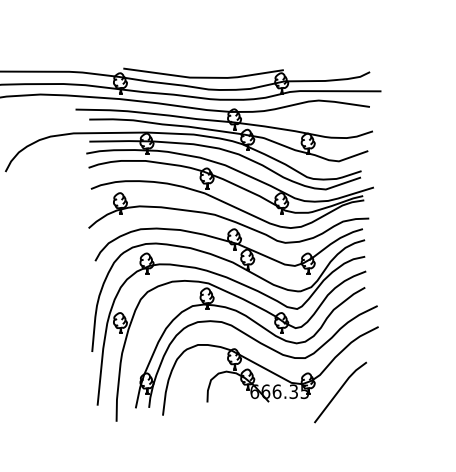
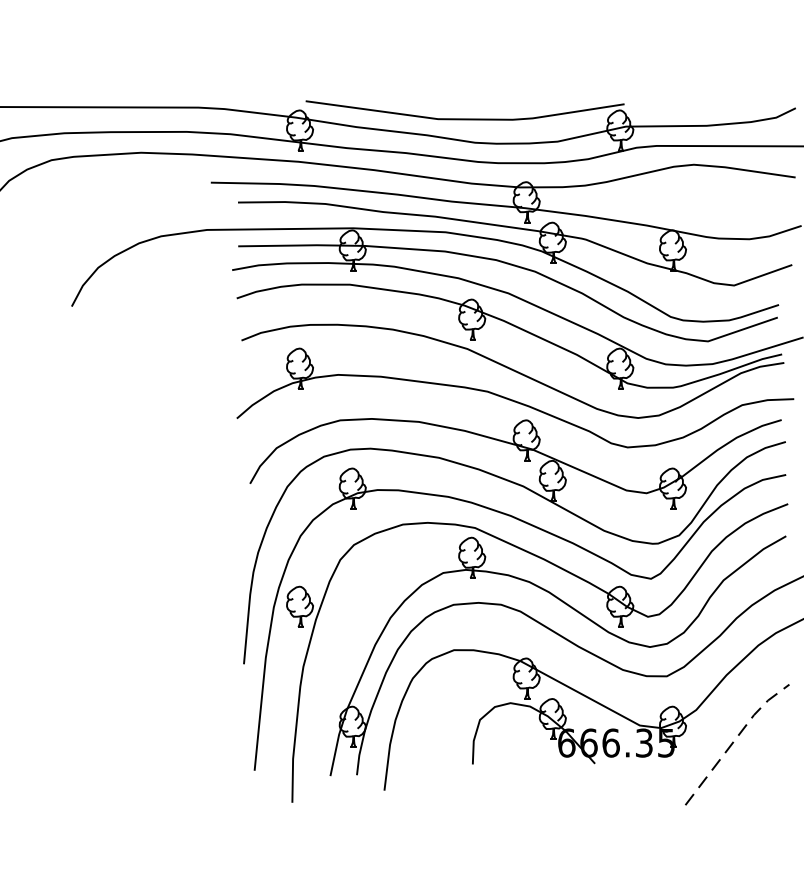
line: (340, 389) -> (737, 738), solid -> dashed

